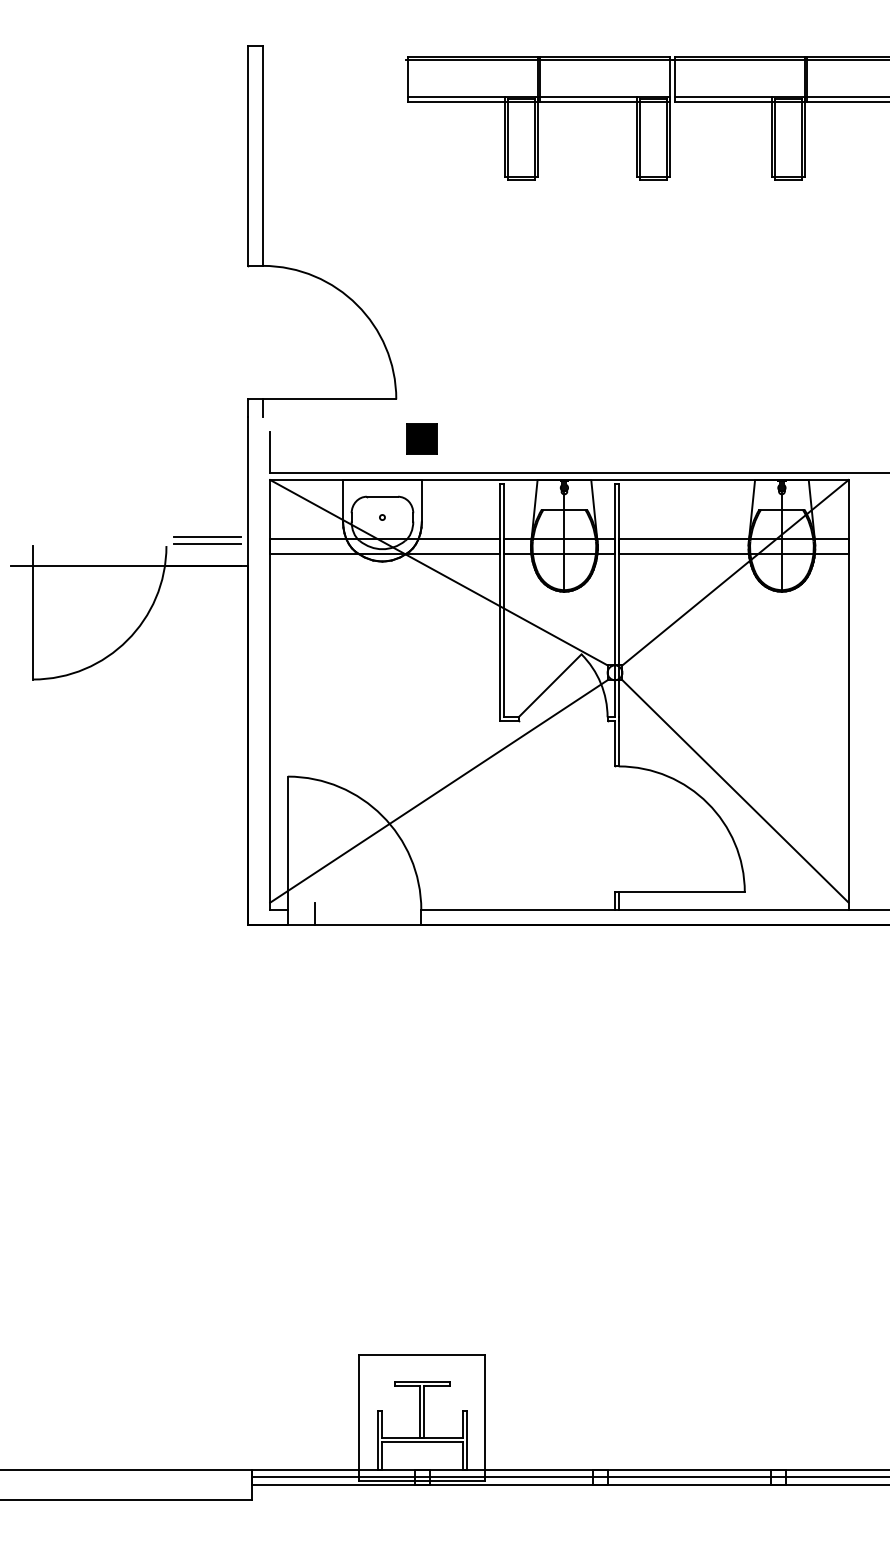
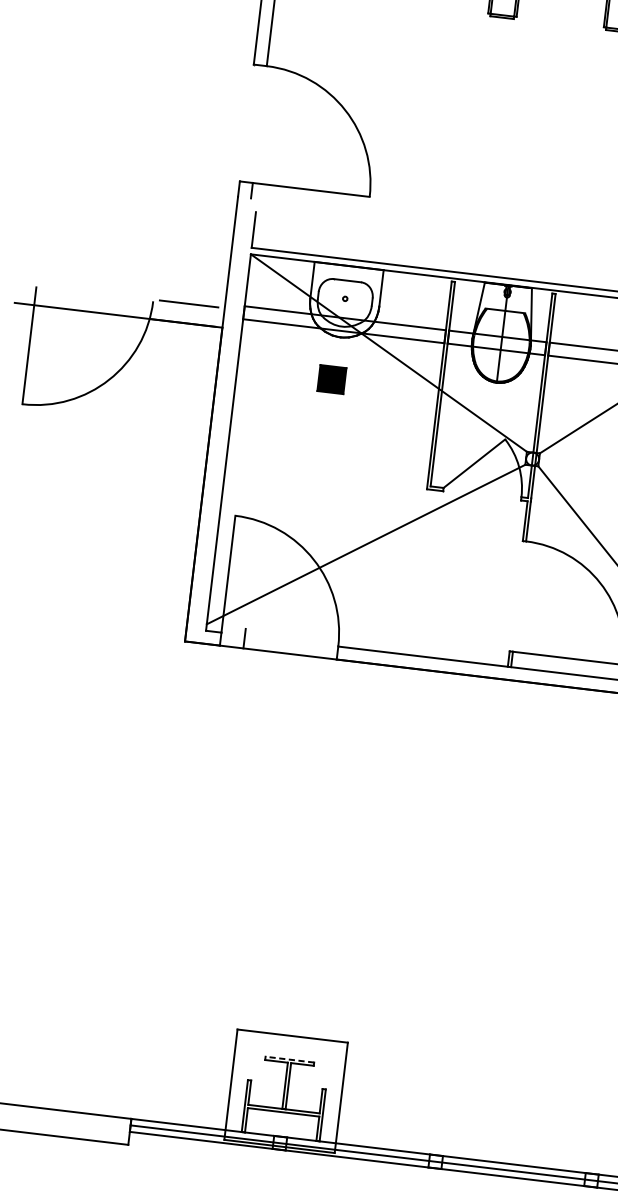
part: (421, 438) -> (331, 378), moved
line: (206, 536) -> (189, 297), removed
line: (422, 1381) -> (290, 1059), solid -> dashed

